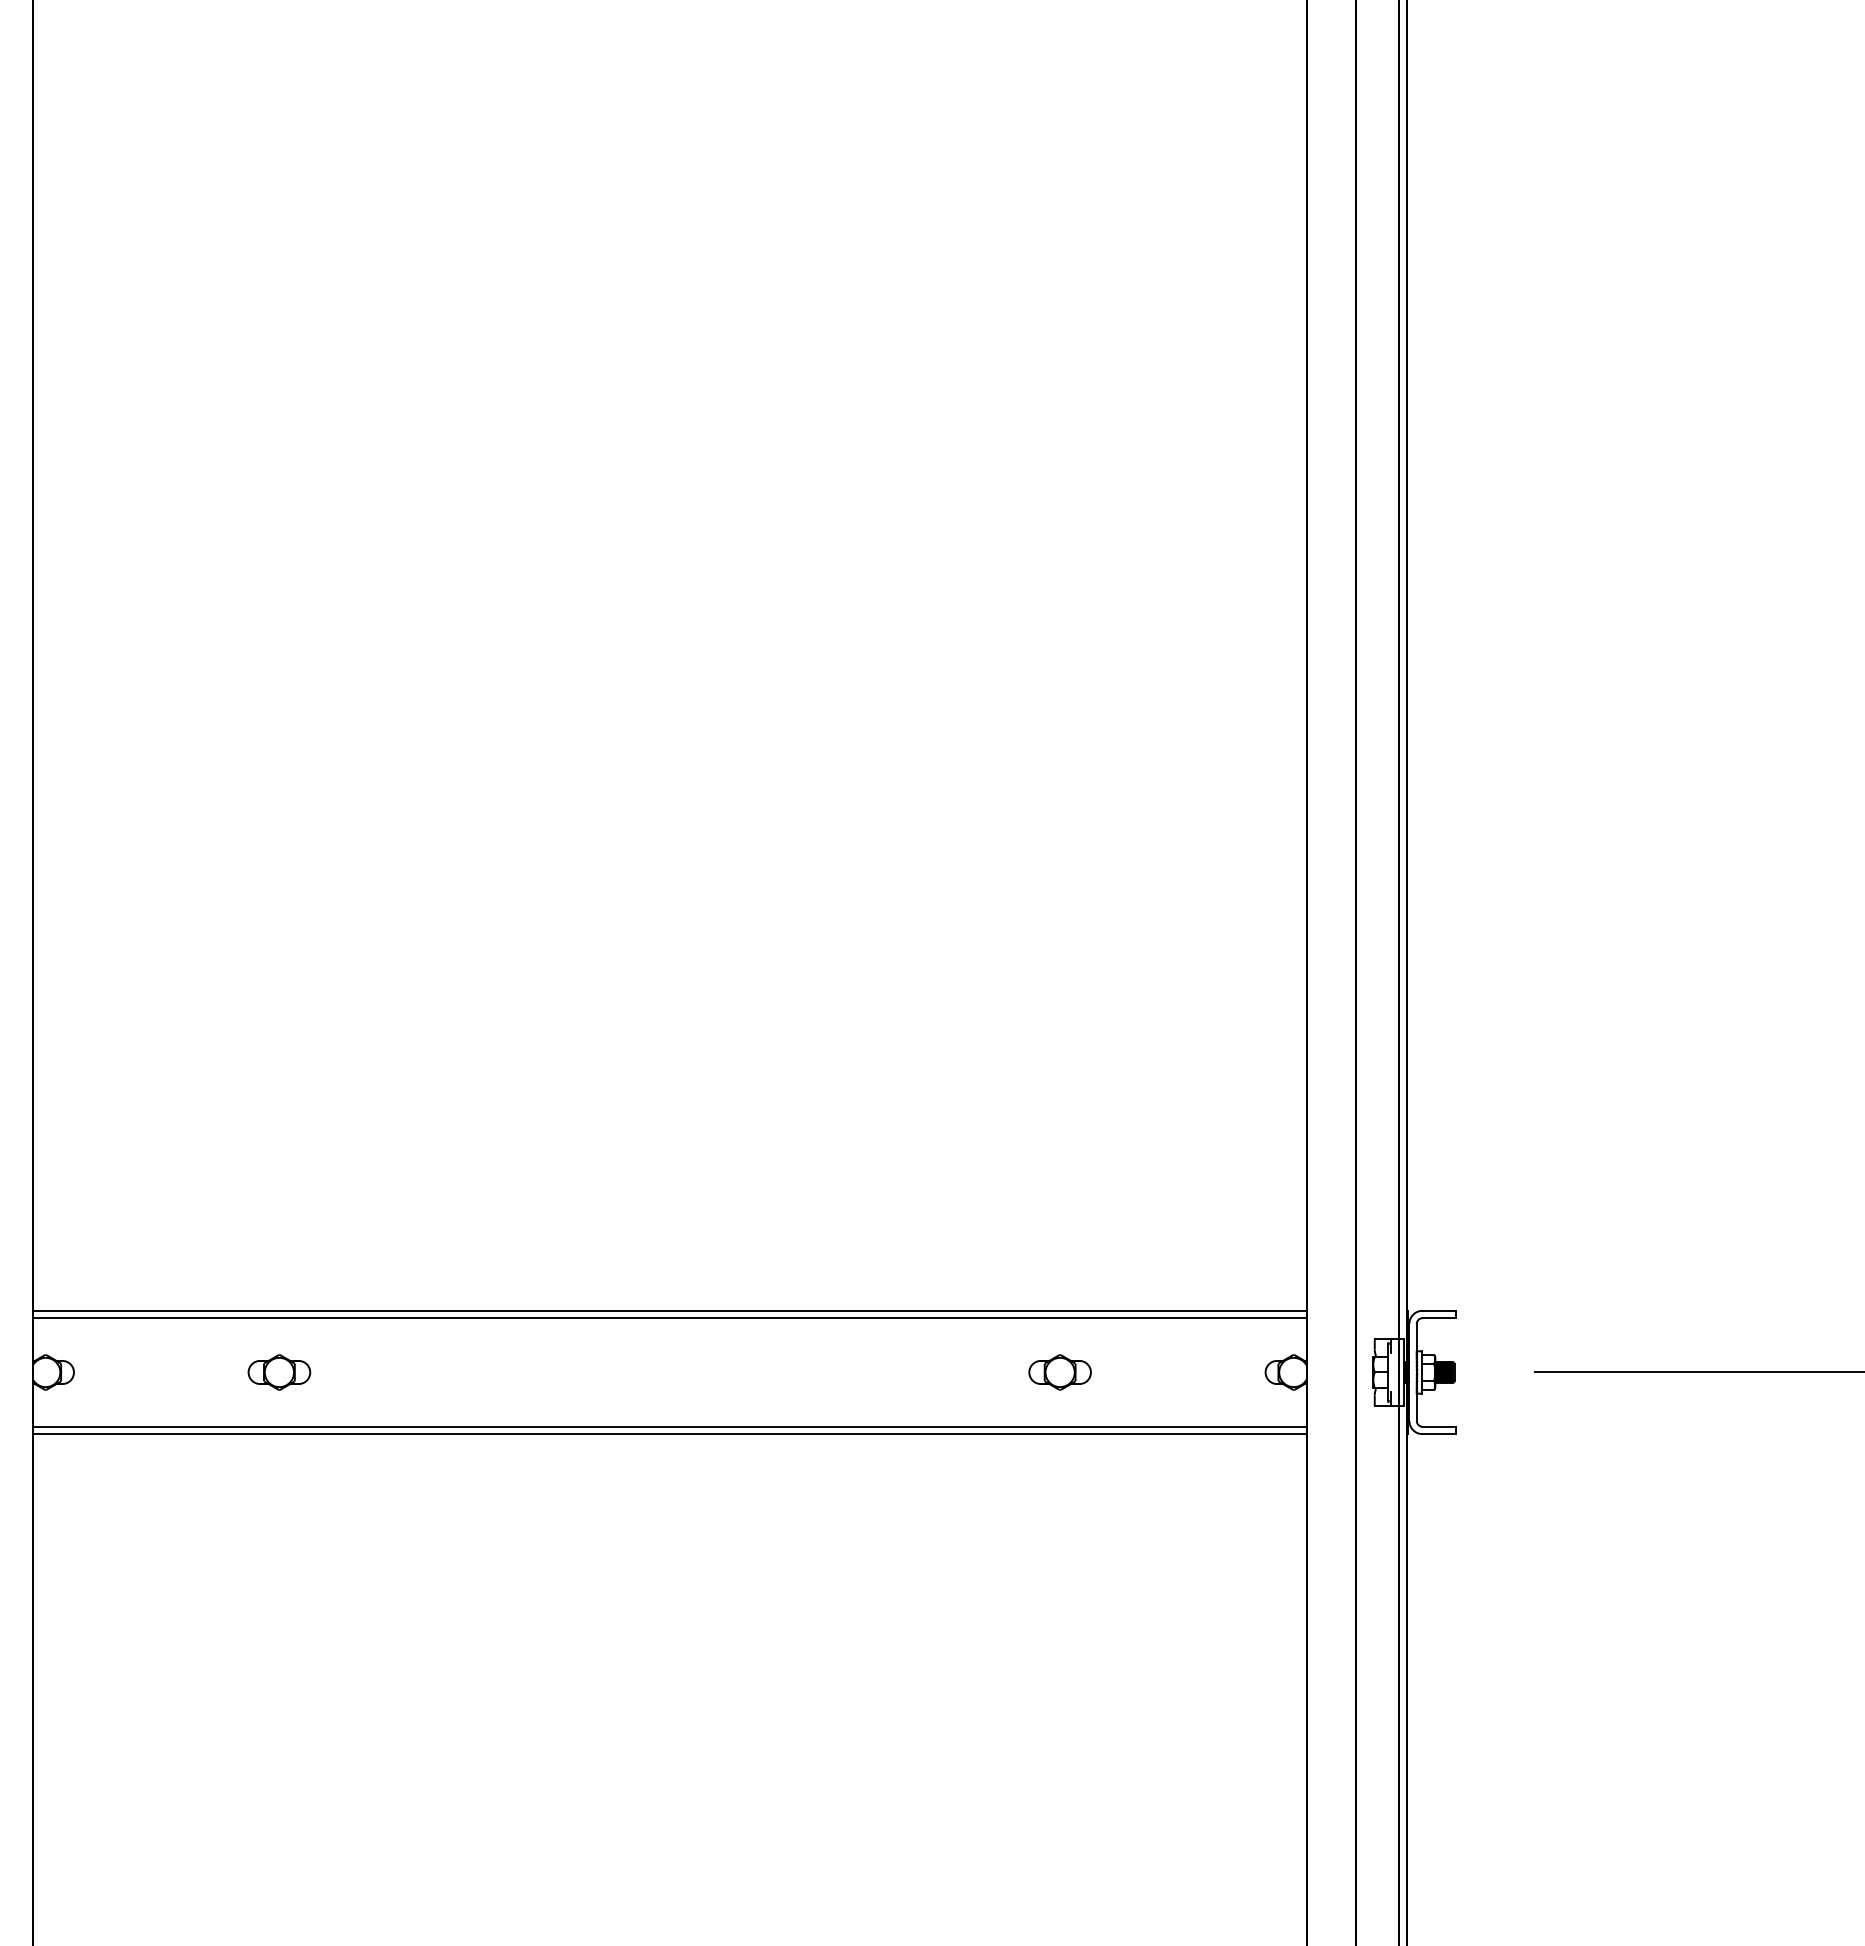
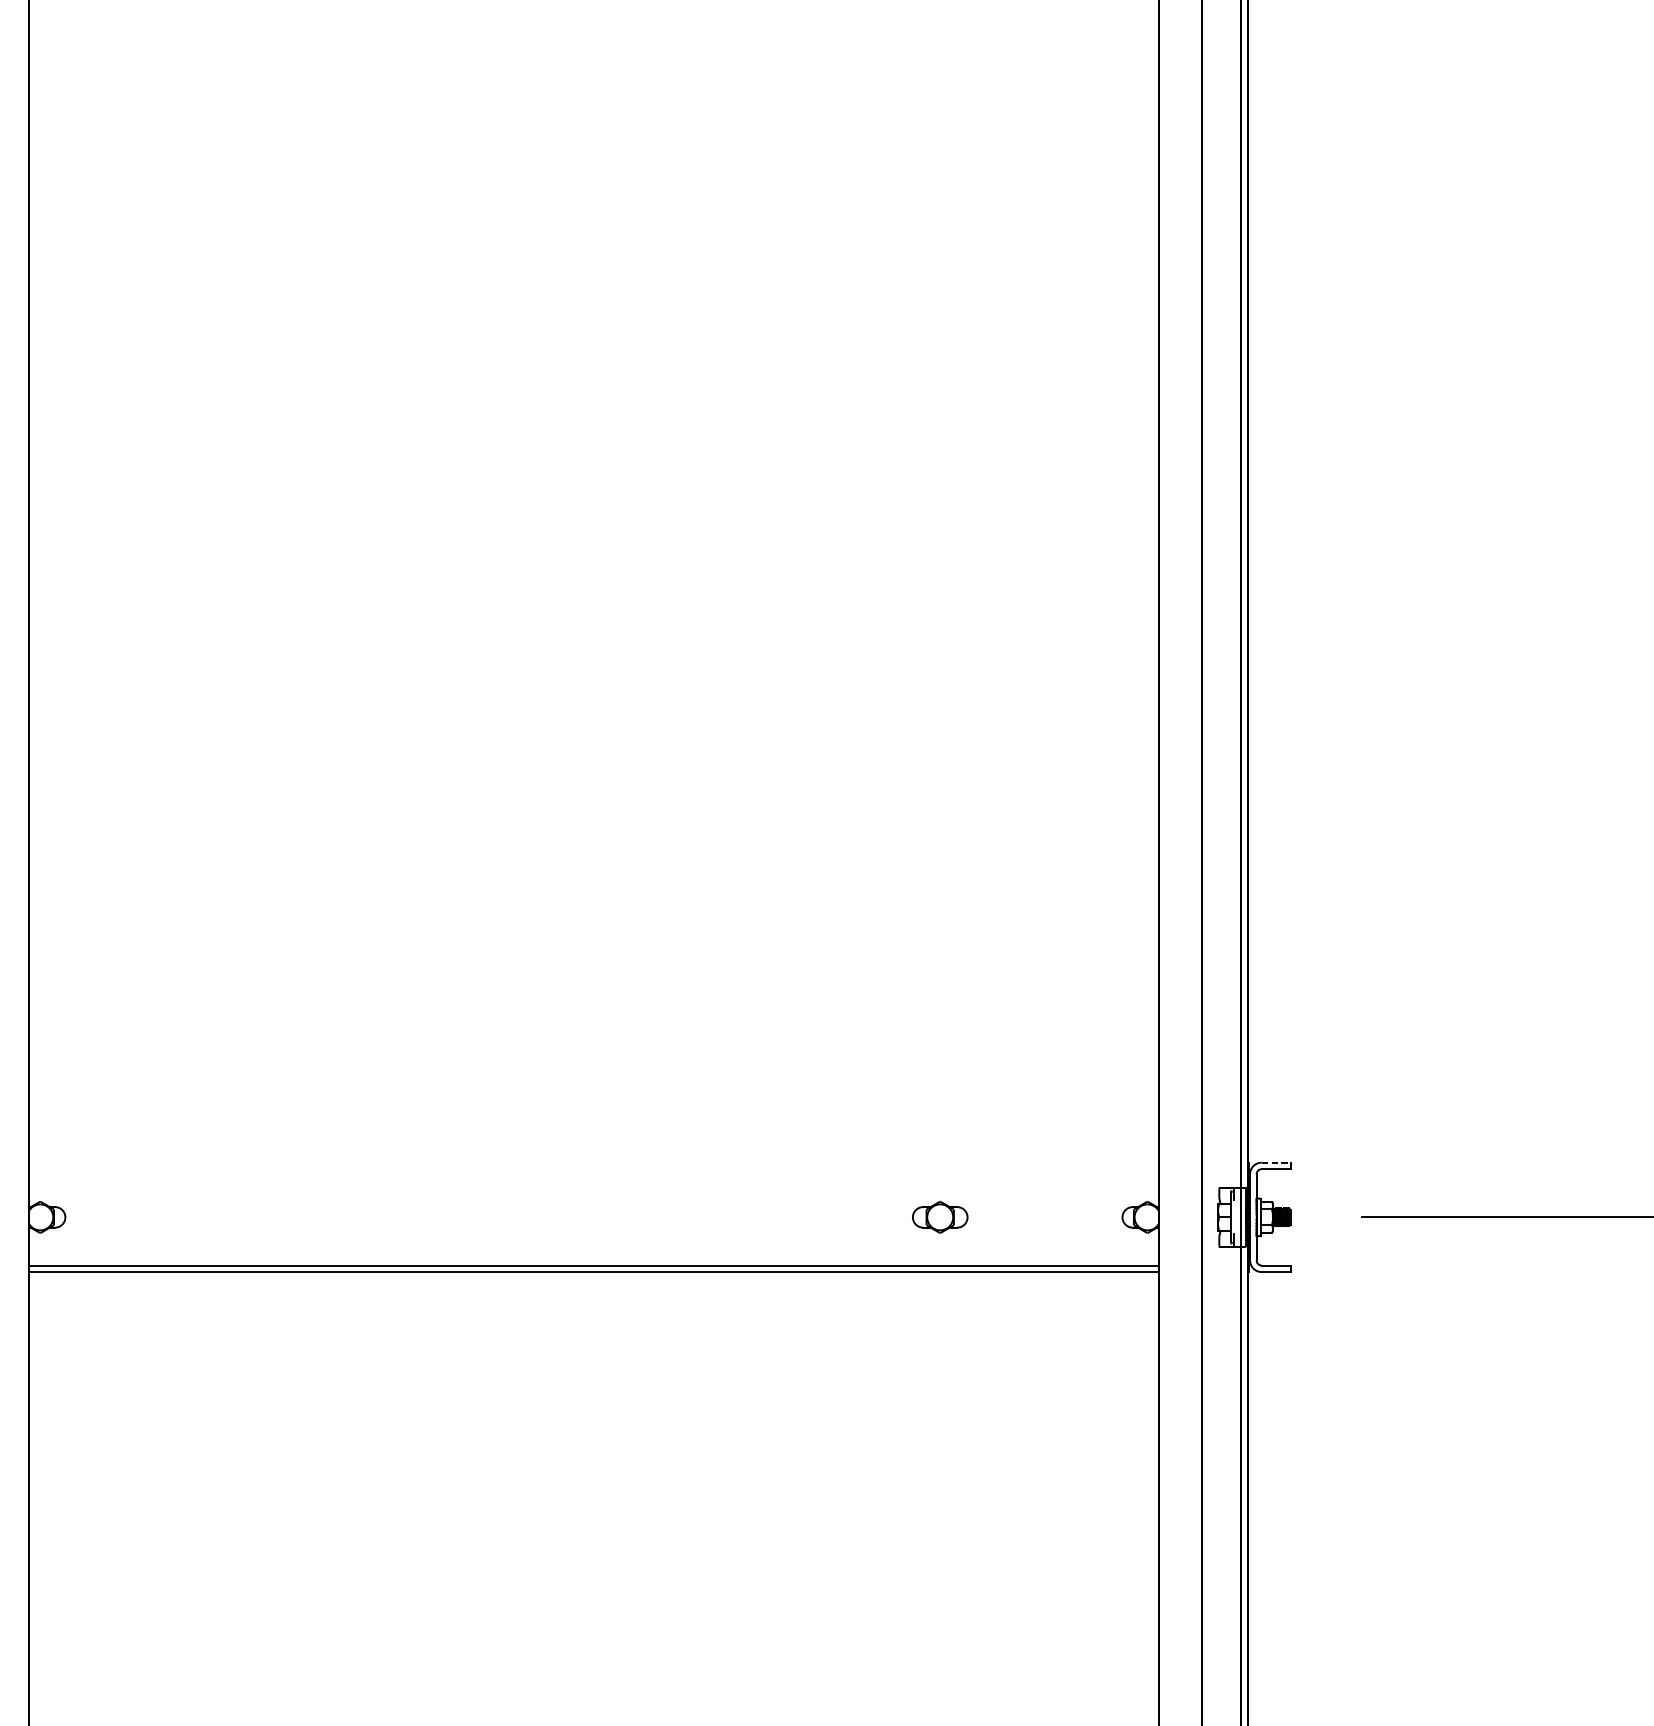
line: (669, 1310) -> (593, 1162), removed
line: (1439, 1310) -> (1276, 1162), solid -> dashed
line: (669, 1318) -> (593, 1169), removed
part: (279, 1372) -> (247, 1217), removed

